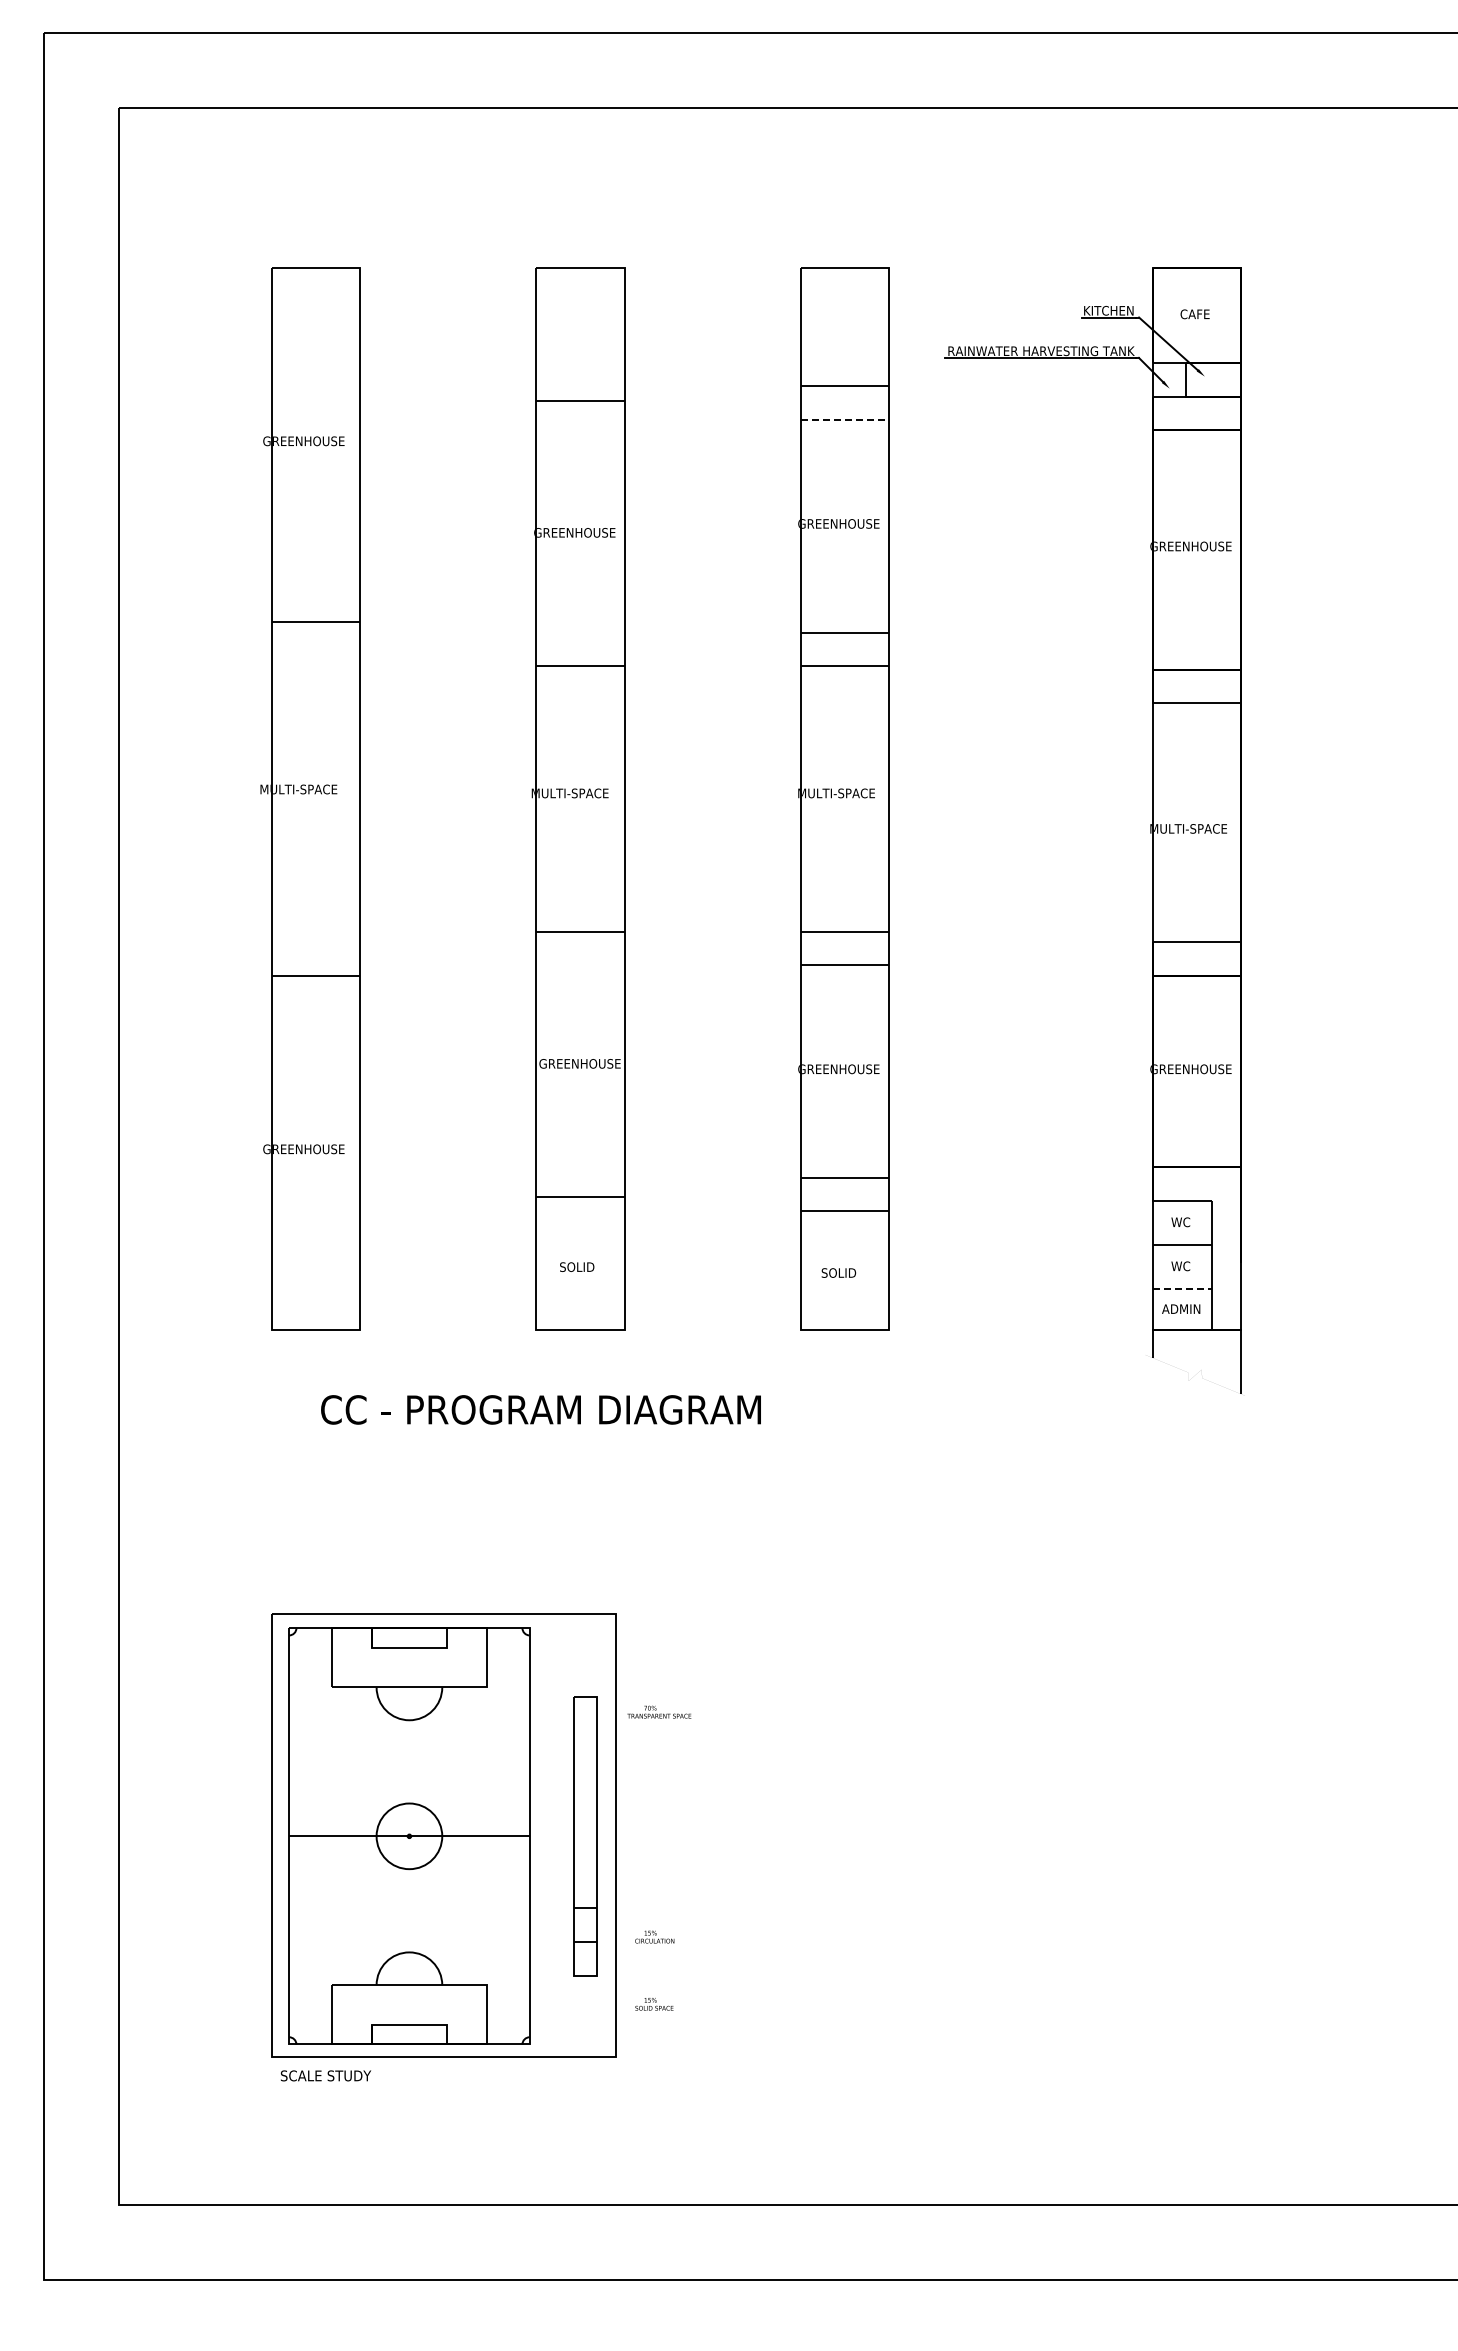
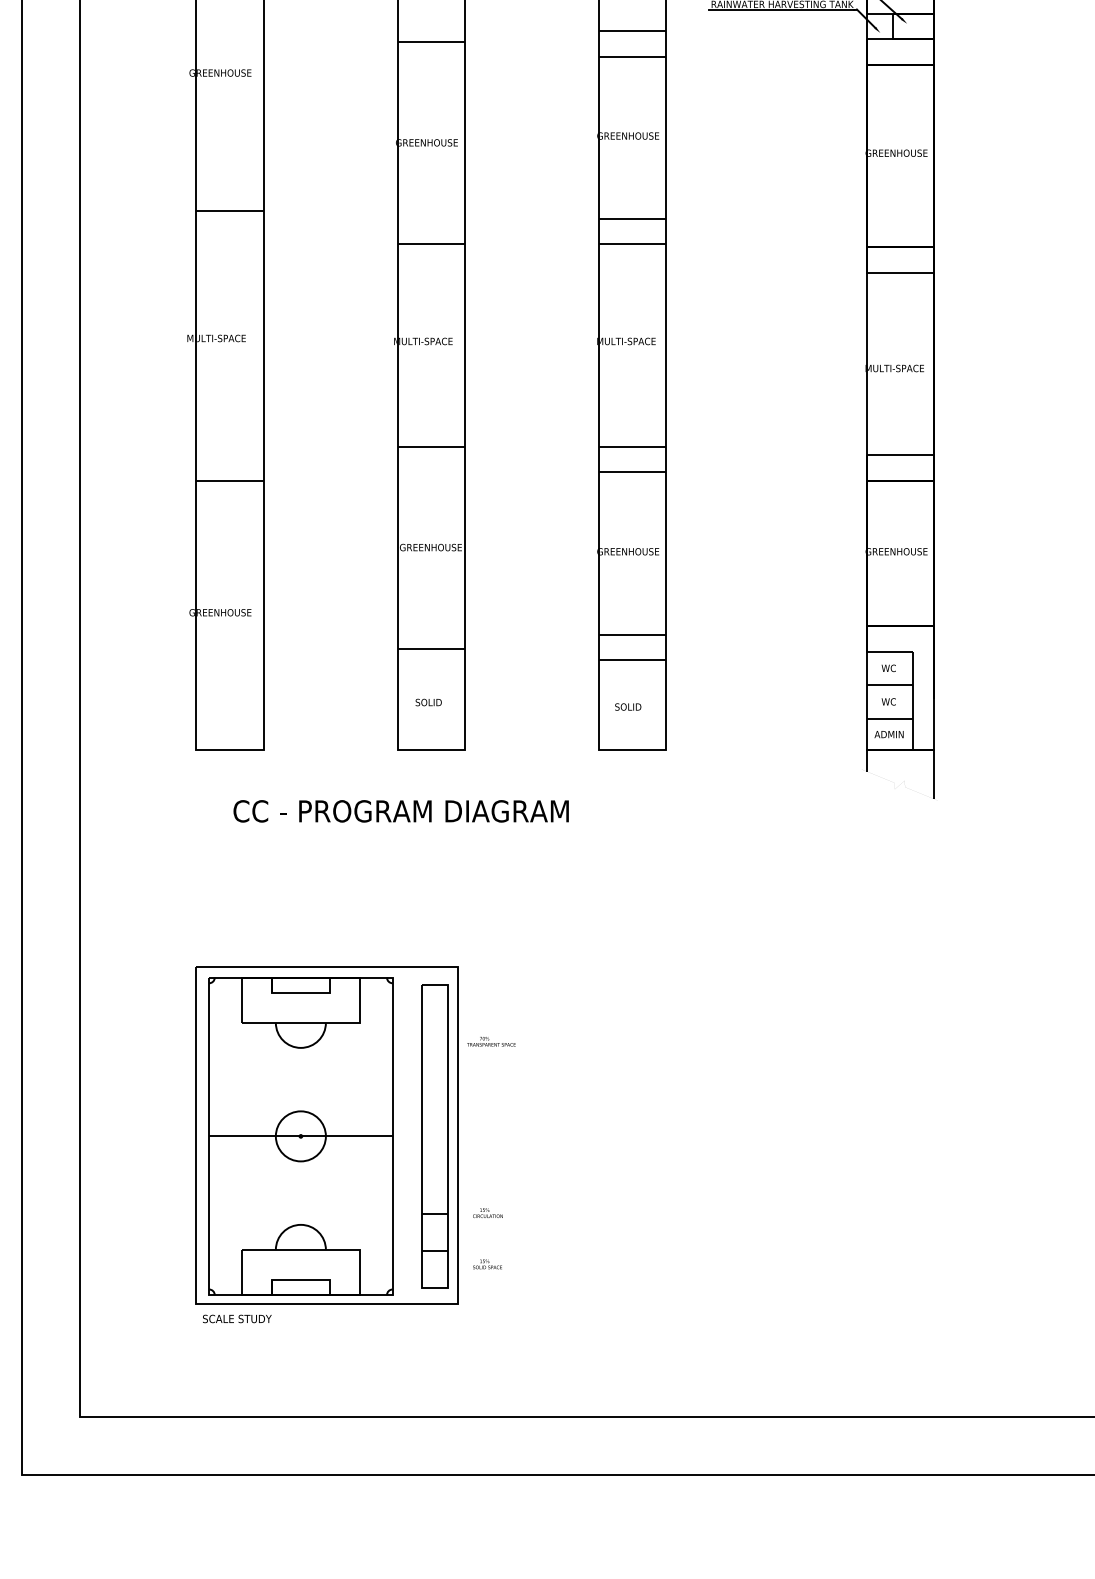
line: (845, 419) -> (633, 56), dashed -> solid
line: (1182, 1288) -> (890, 718), dashed -> solid
part: (585, 1835) -> (435, 1135), size x1.43

